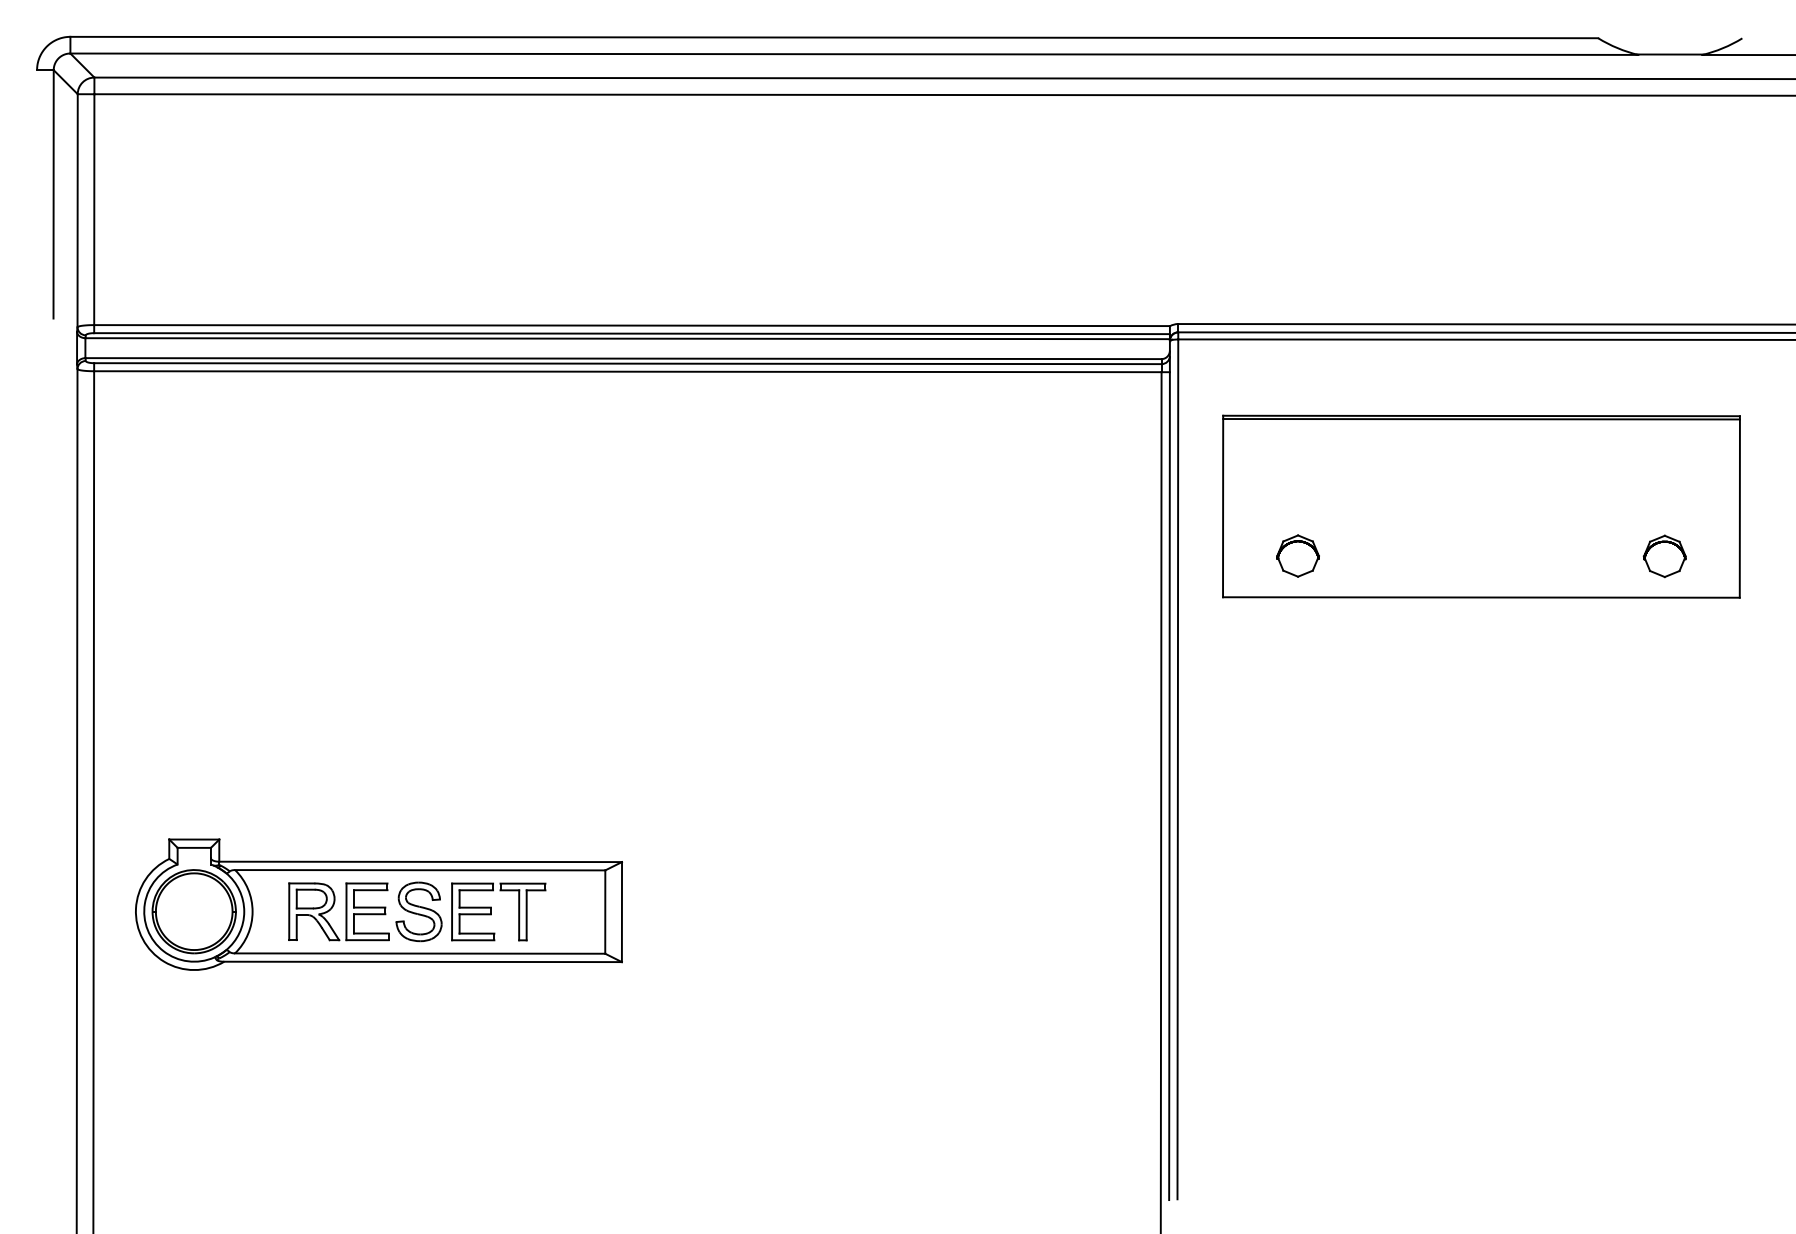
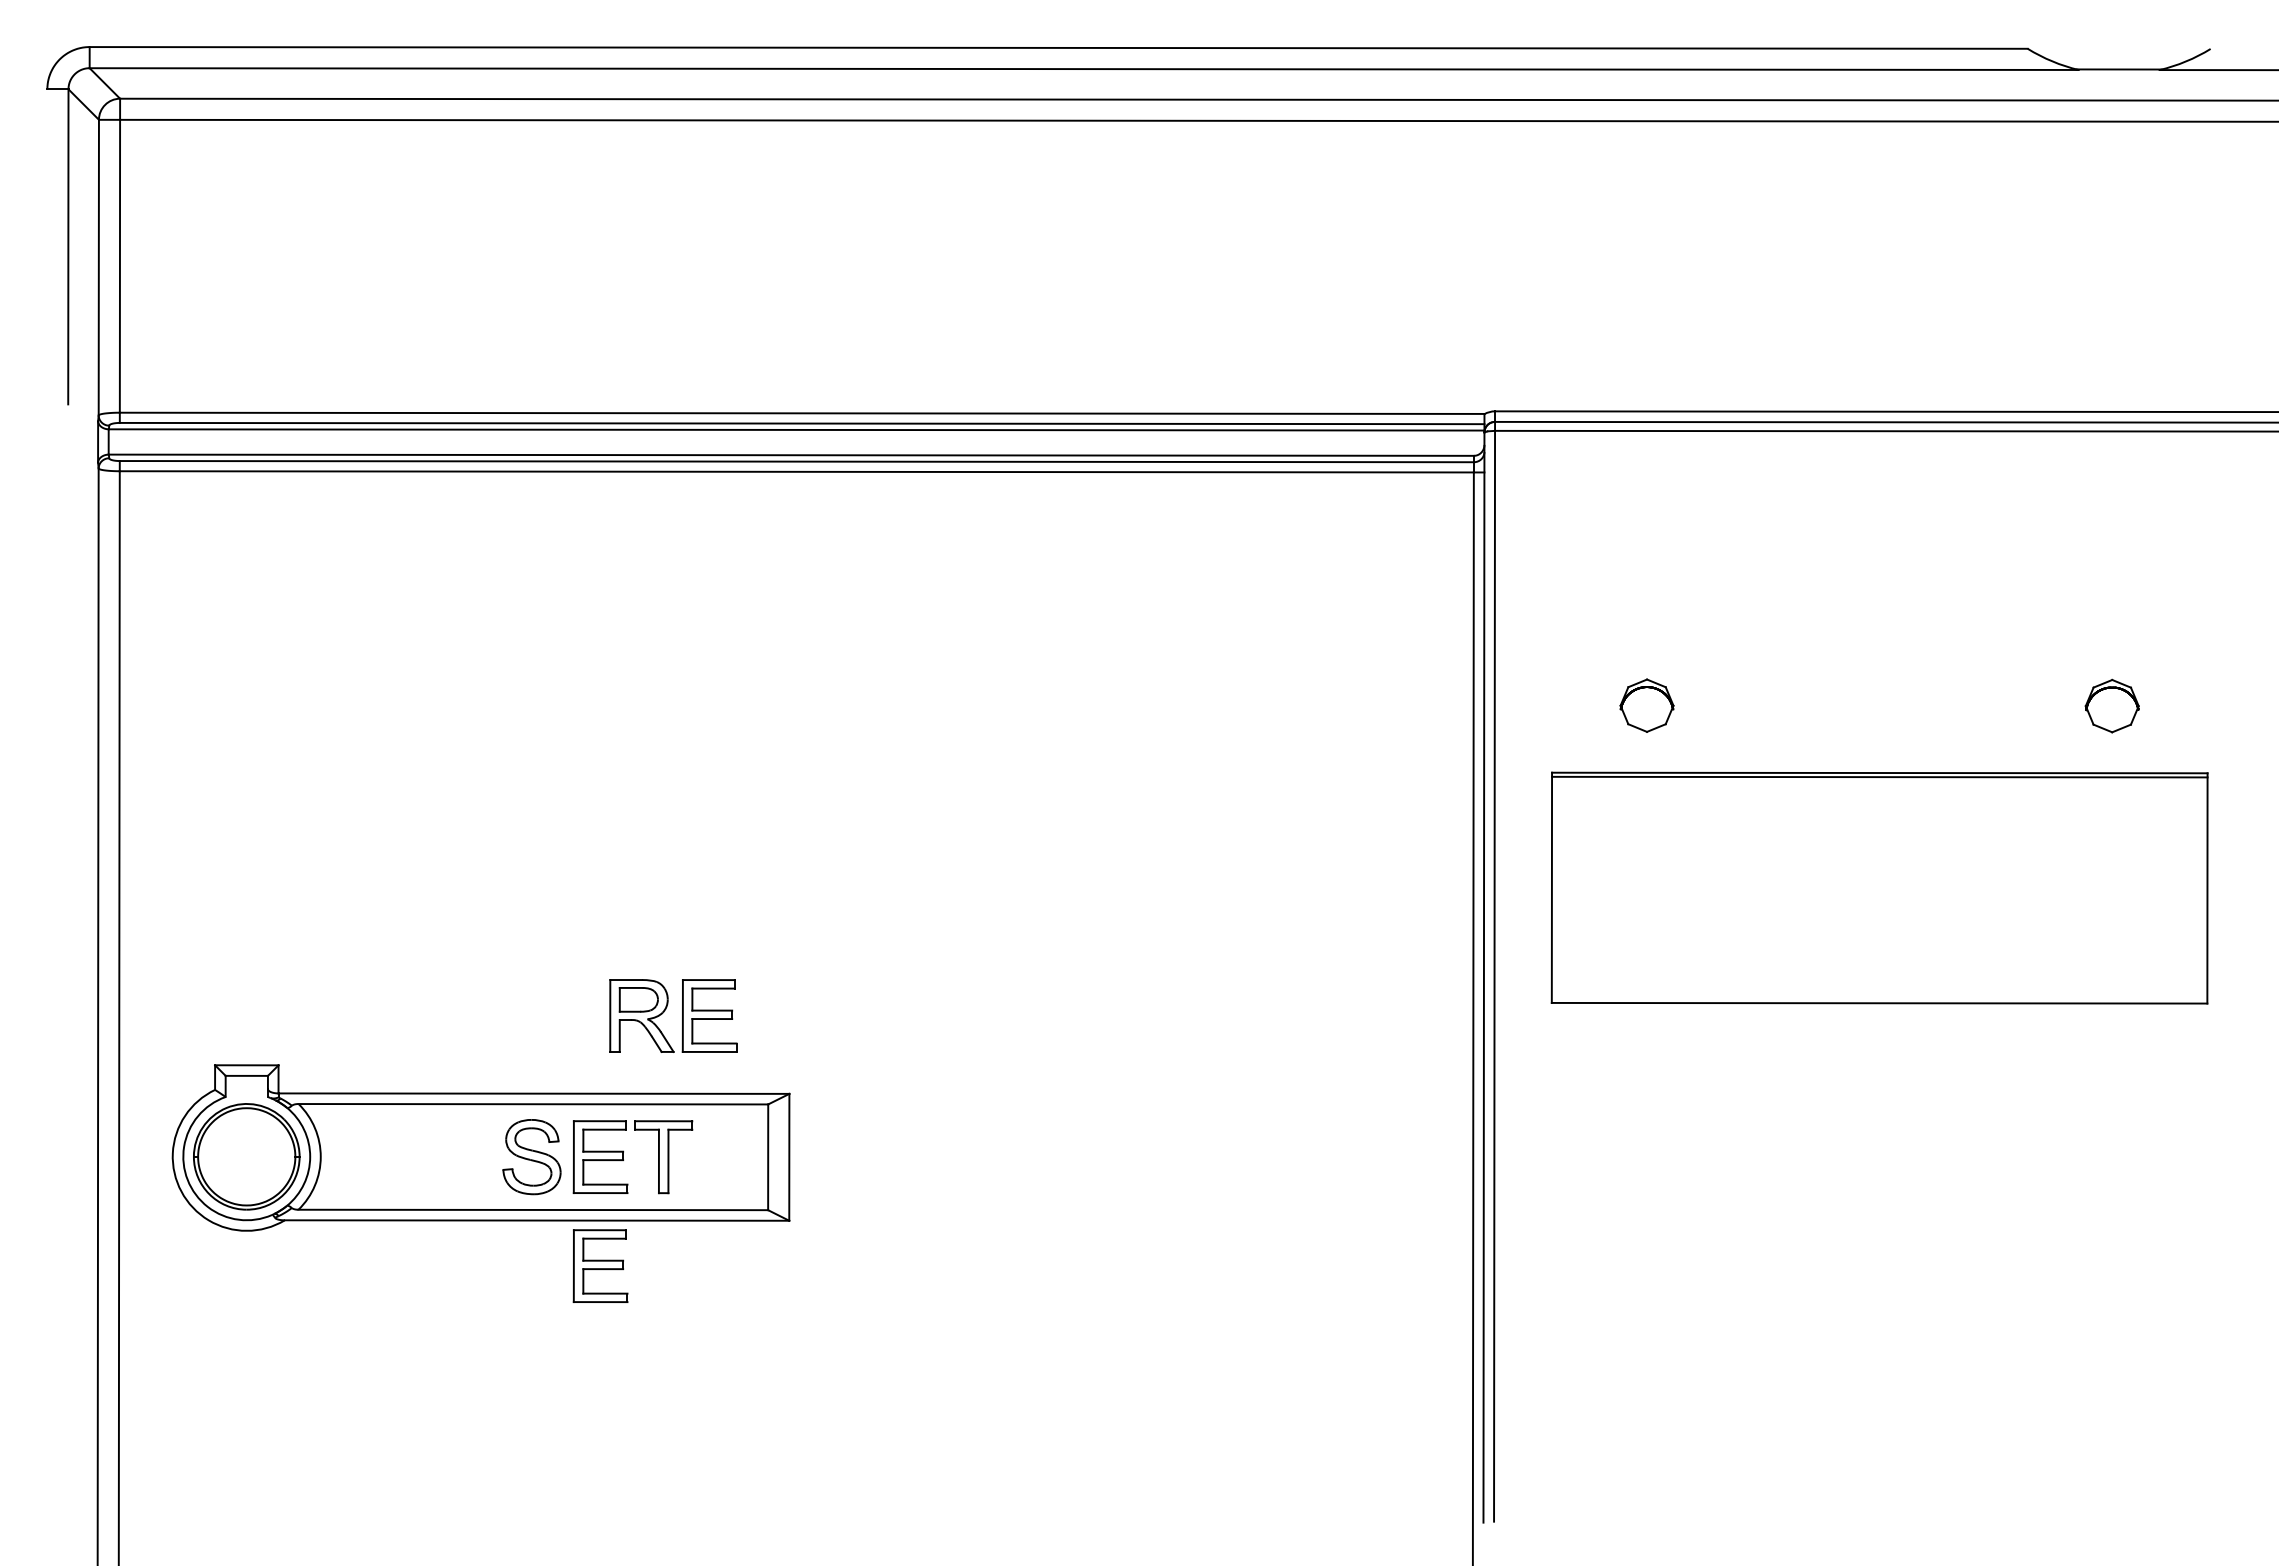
part: (1481, 506) -> (1879, 887), moved
part: (346, 911) -> (682, 1015), moved
part: (473, 997) -> (600, 1265), added

